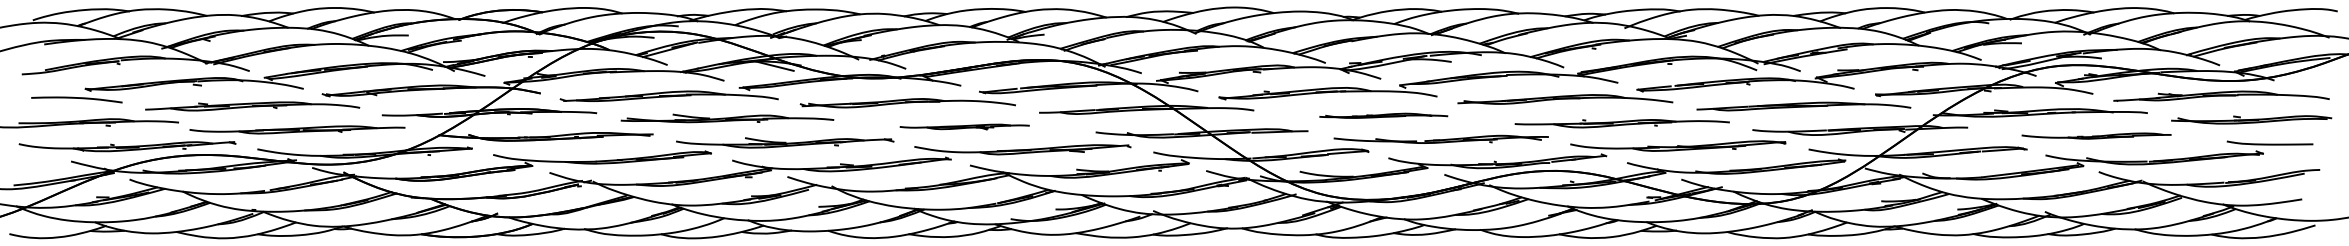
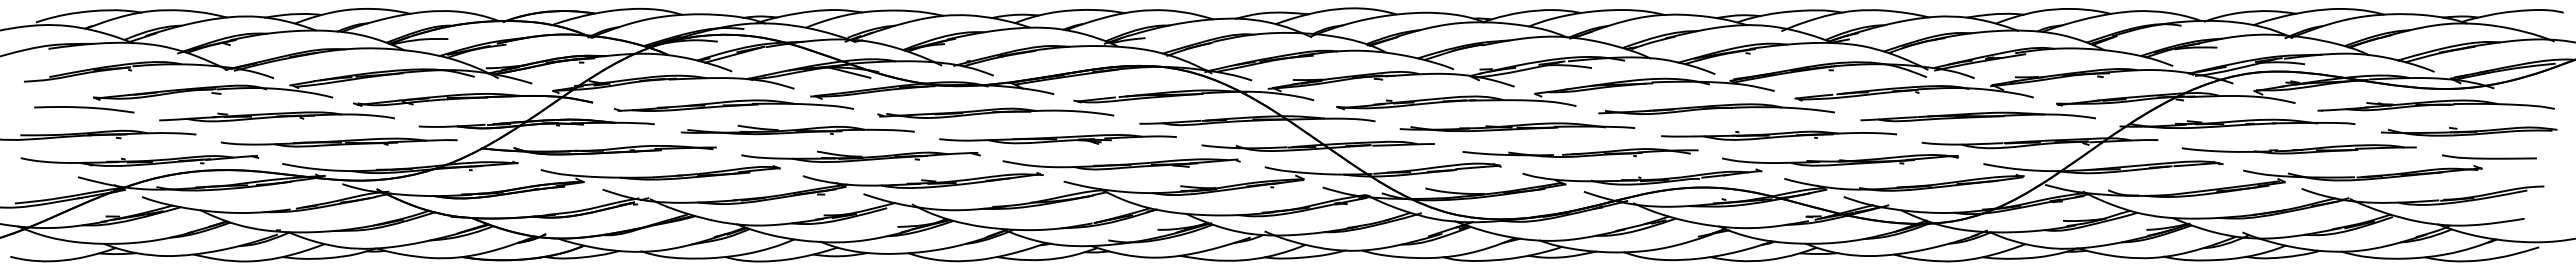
part: (1383, 115) -> (1517, 126), size x1.67
part: (964, 127) -> (1057, 139), size x1.67
part: (297, 129) -> (339, 142), moved
part: (2095, 136) -> (2298, 149), size x1.43

